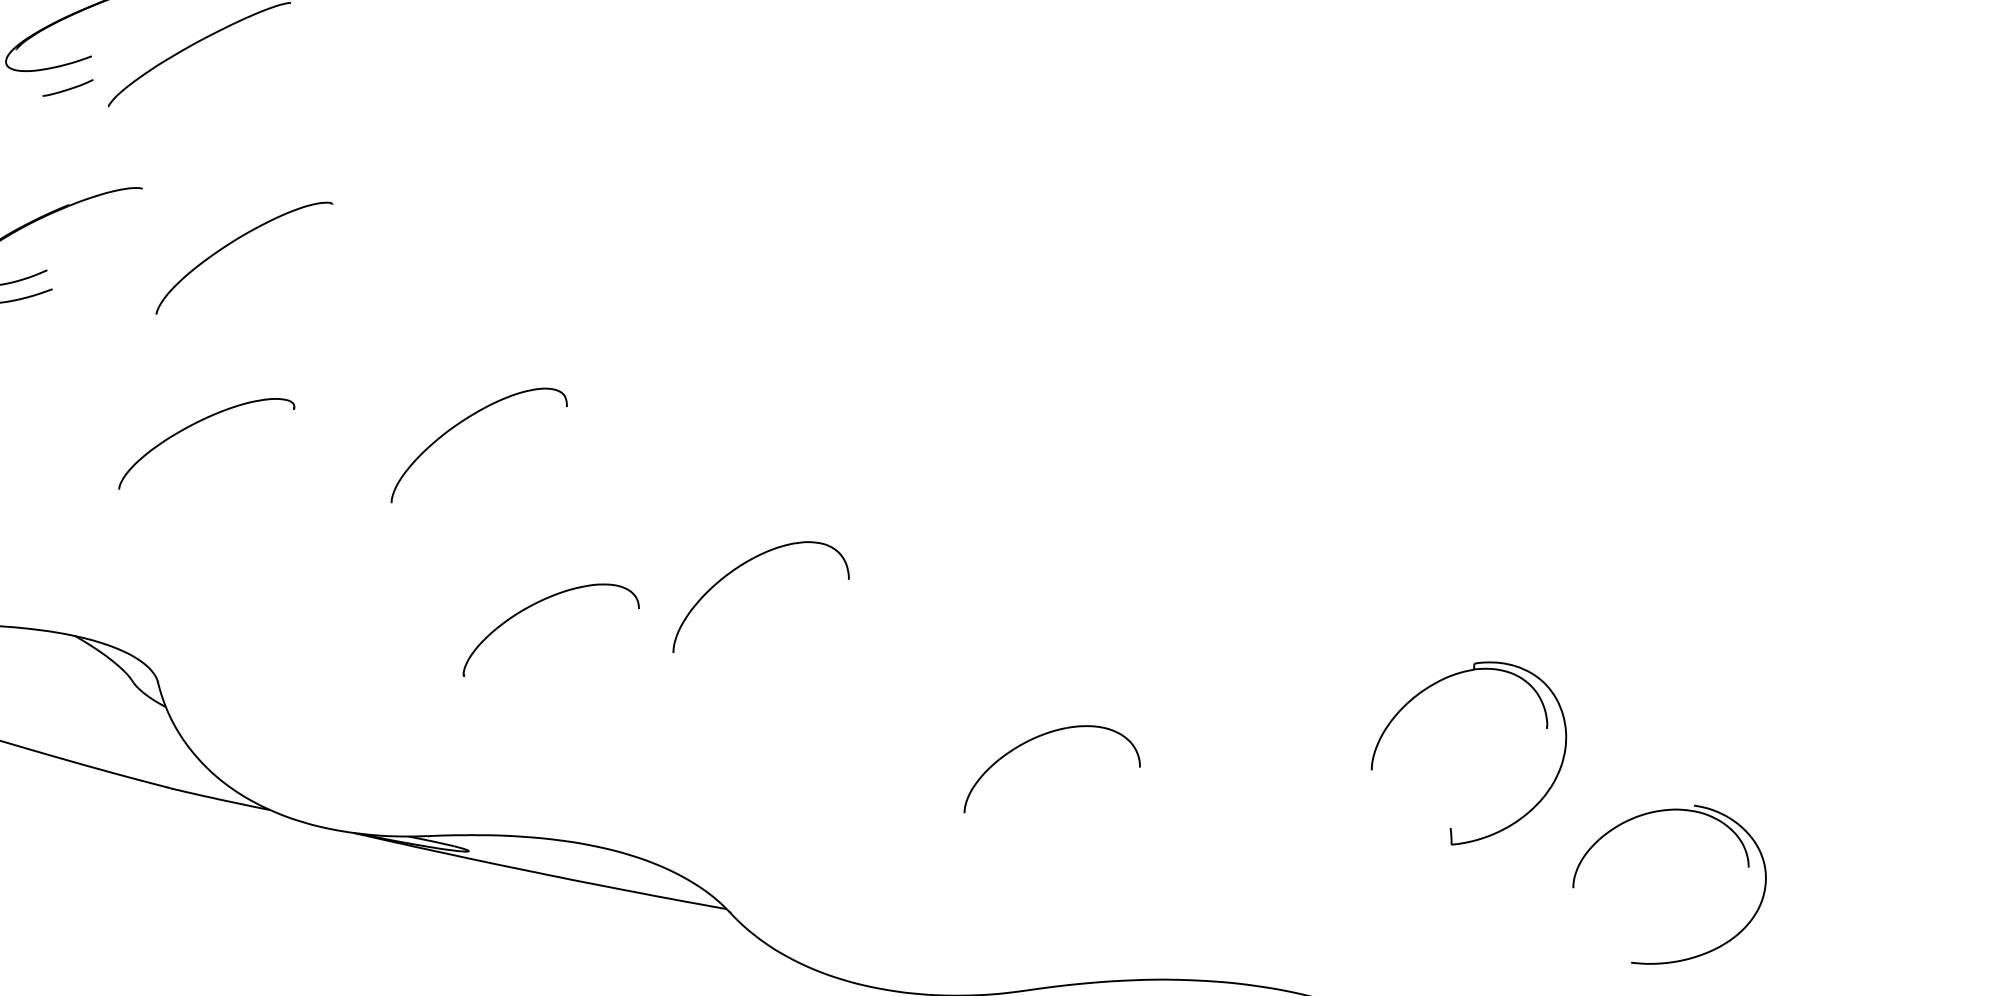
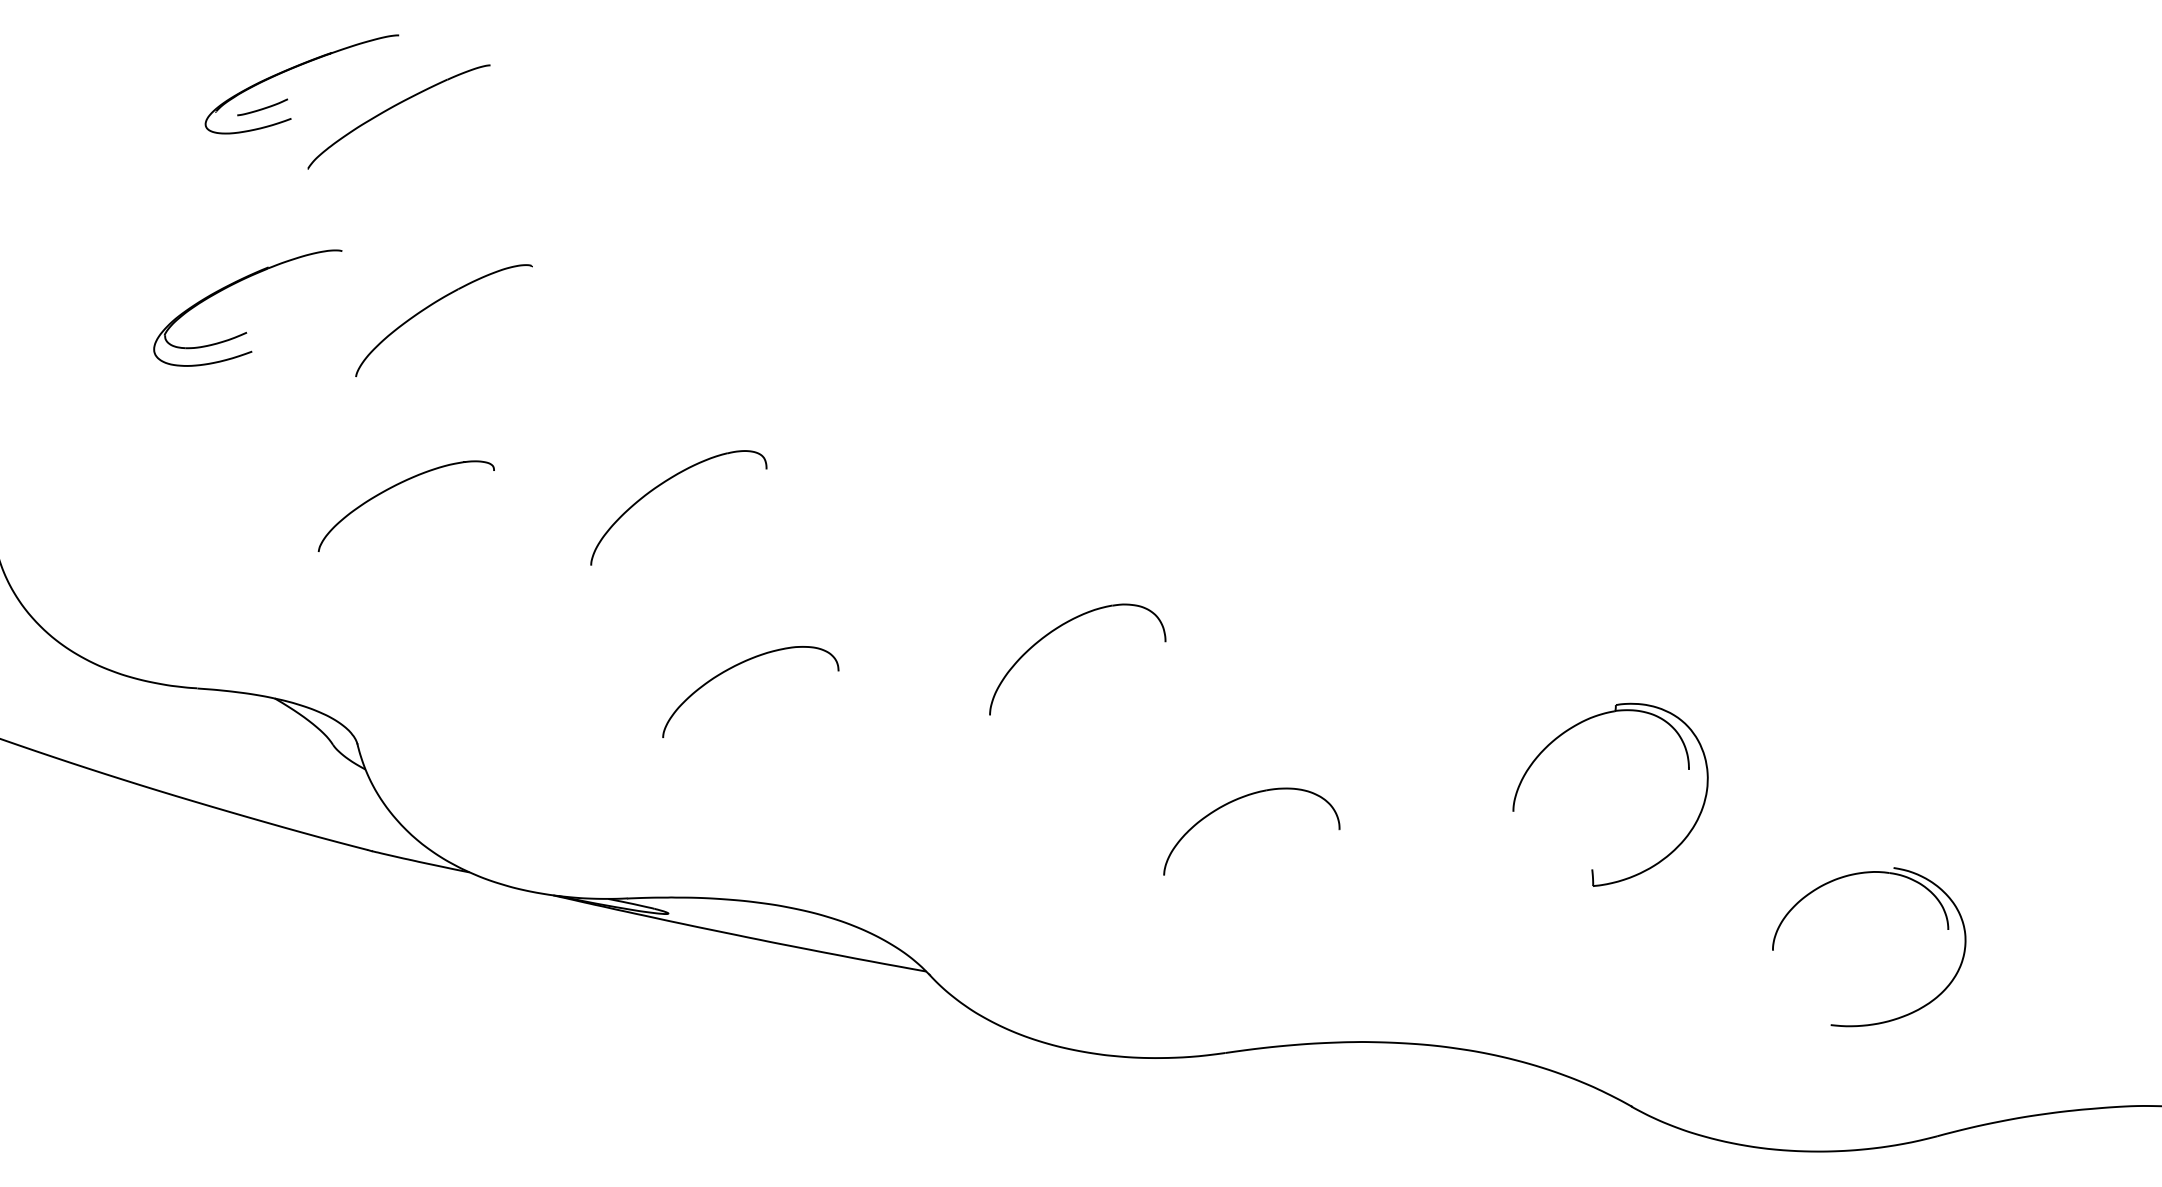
curve: (68, 88) -> (263, 107), moved
part: (743, 565) -> (1060, 627), moved
part: (1427, 689) -> (1569, 730), moved

